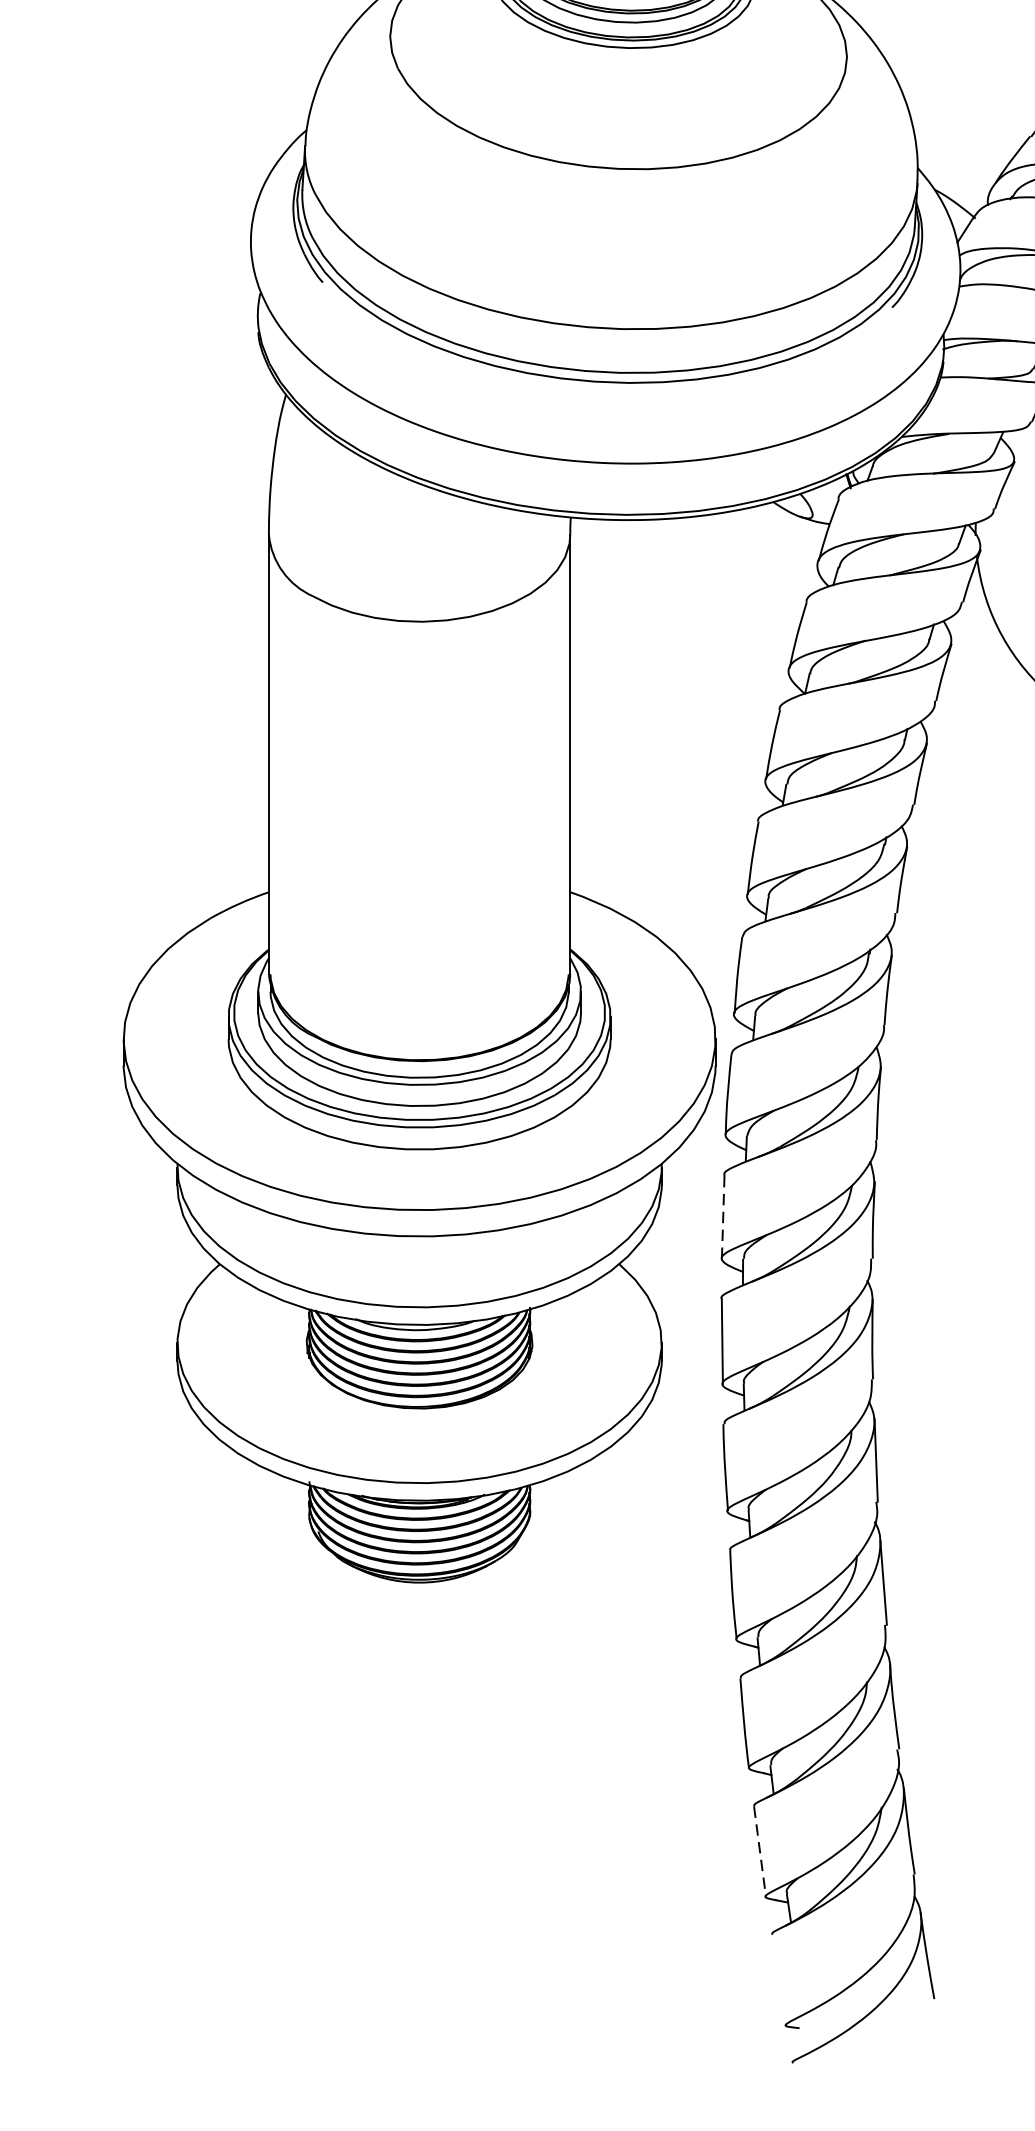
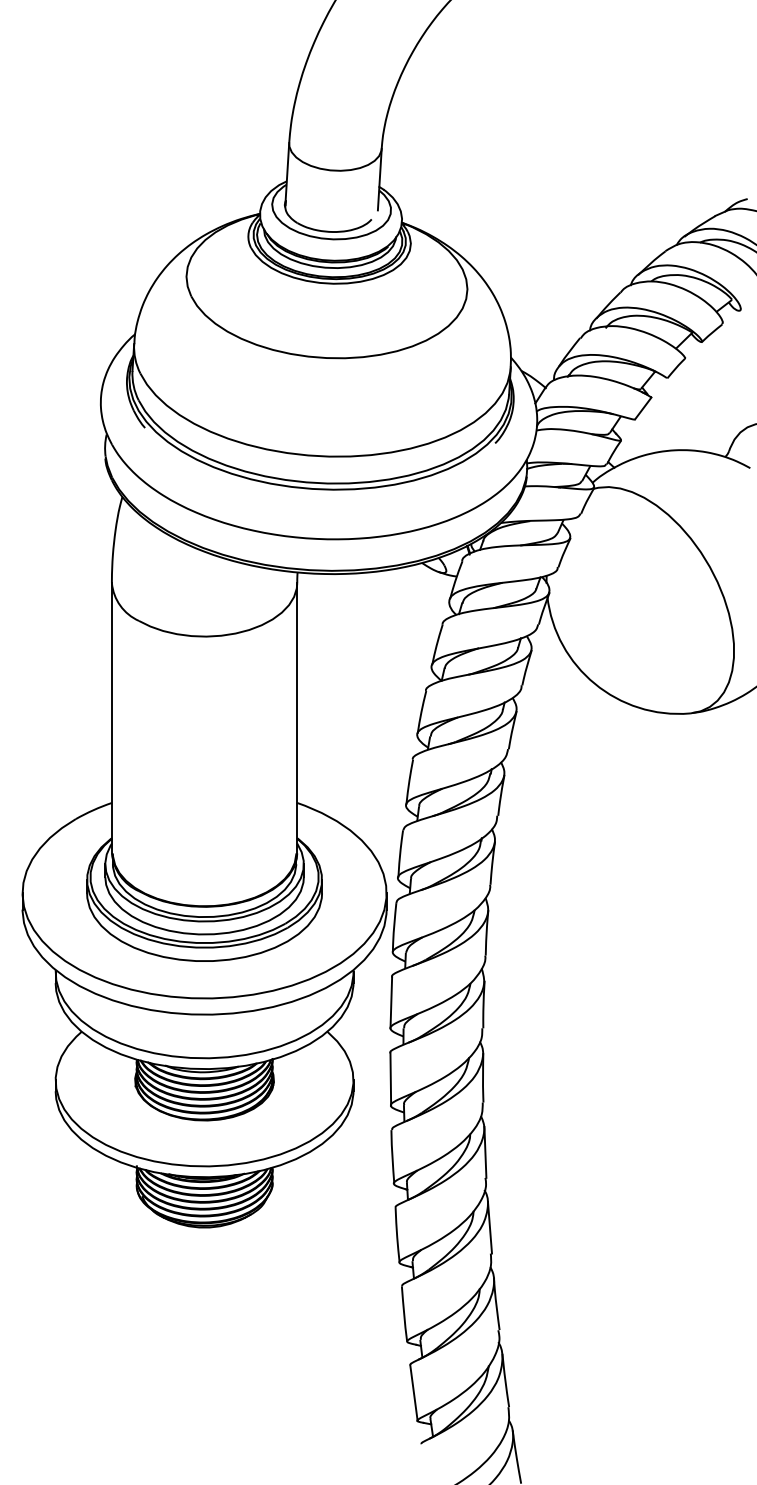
line: (723, 1218) -> (391, 1003), dashed -> solid
line: (759, 1852) -> (413, 1393), dashed -> solid

